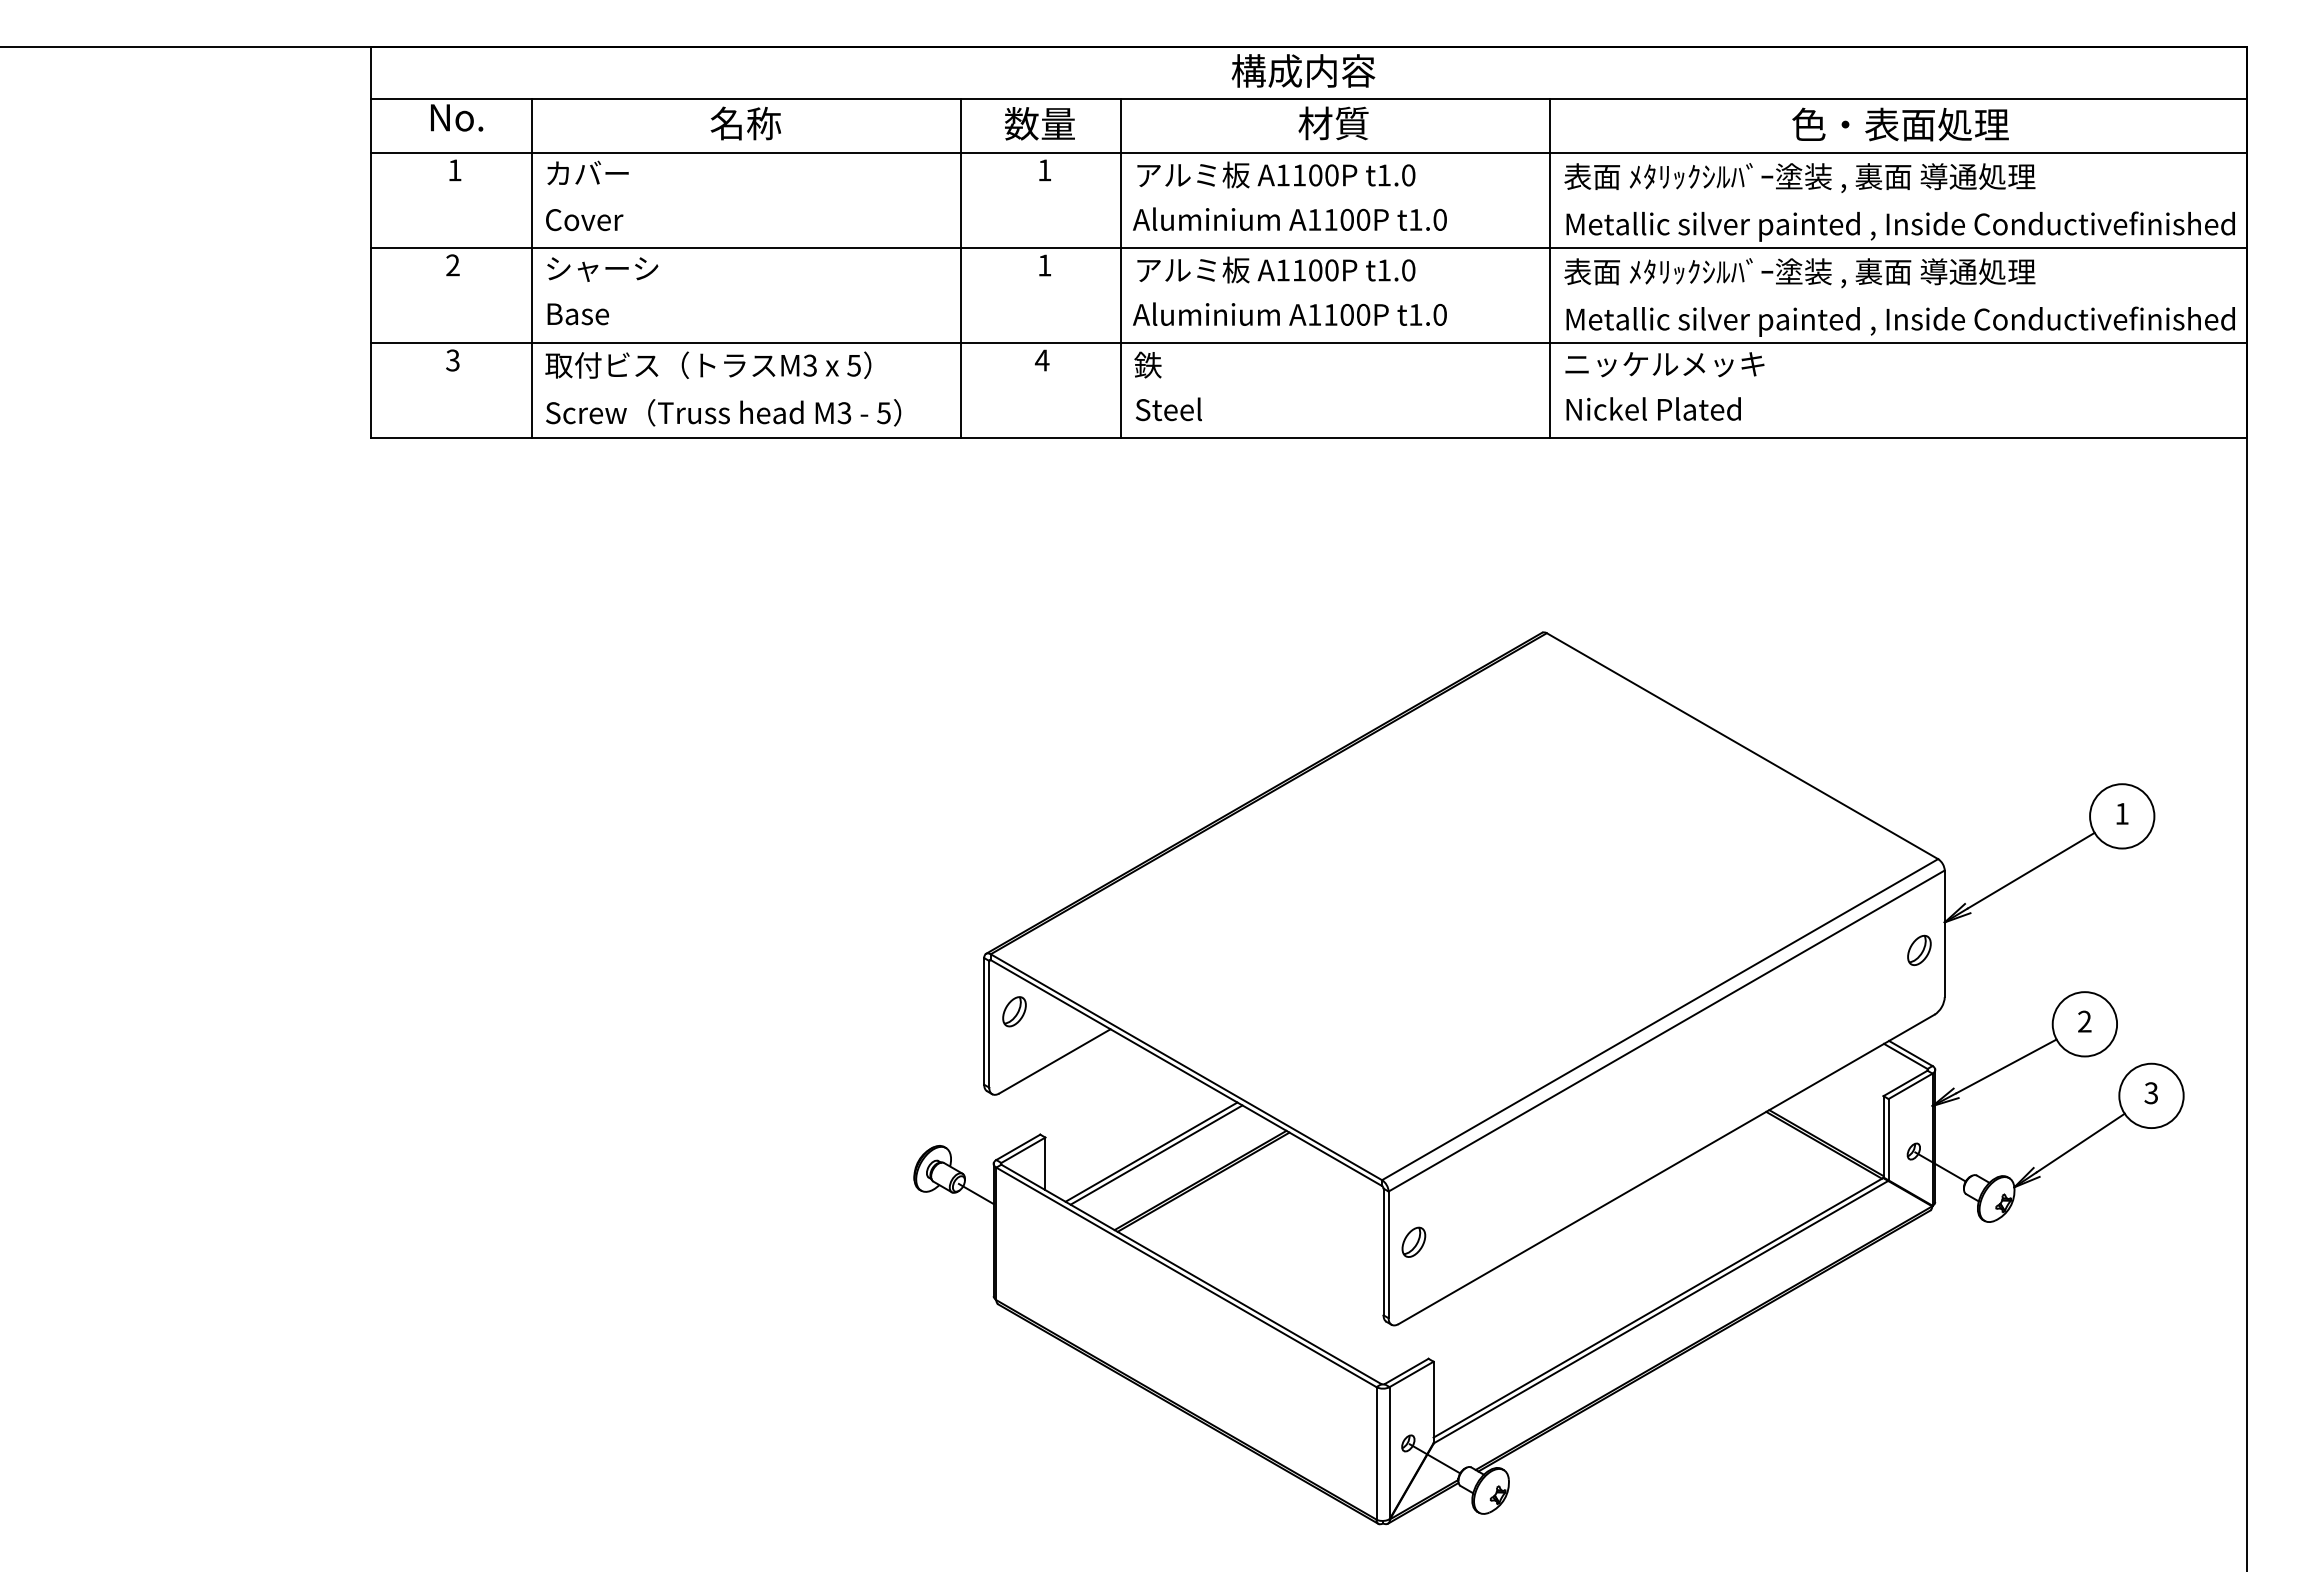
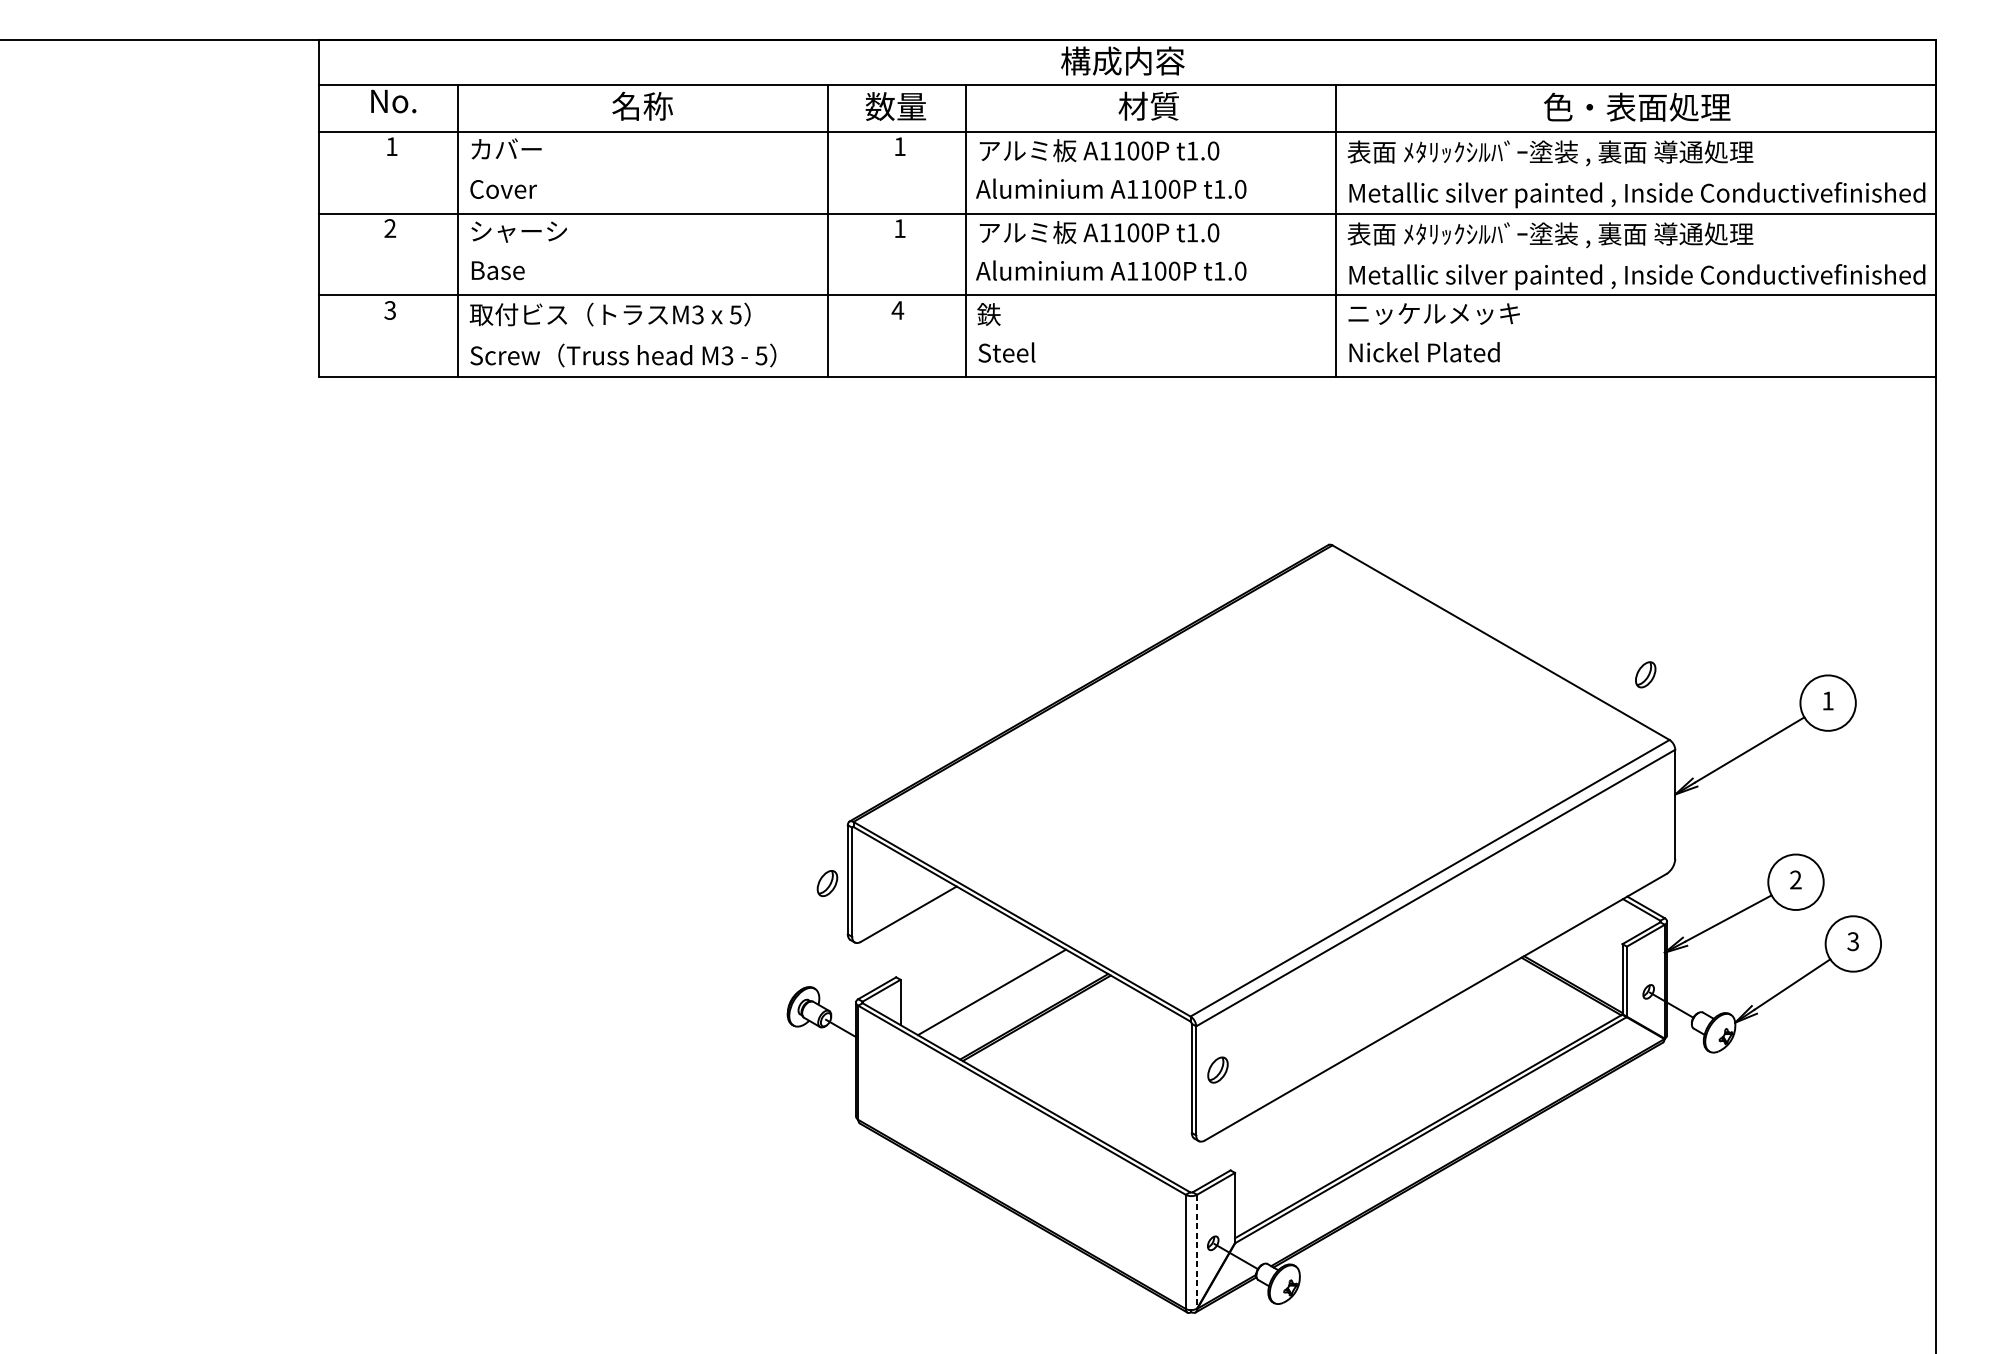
part: (1919, 949) -> (1645, 673), moved
part: (1014, 1011) -> (827, 883), moved
line: (1156, 1154) -> (996, 994), removed
line: (1389, 1453) -> (1196, 1251), solid -> dashed

